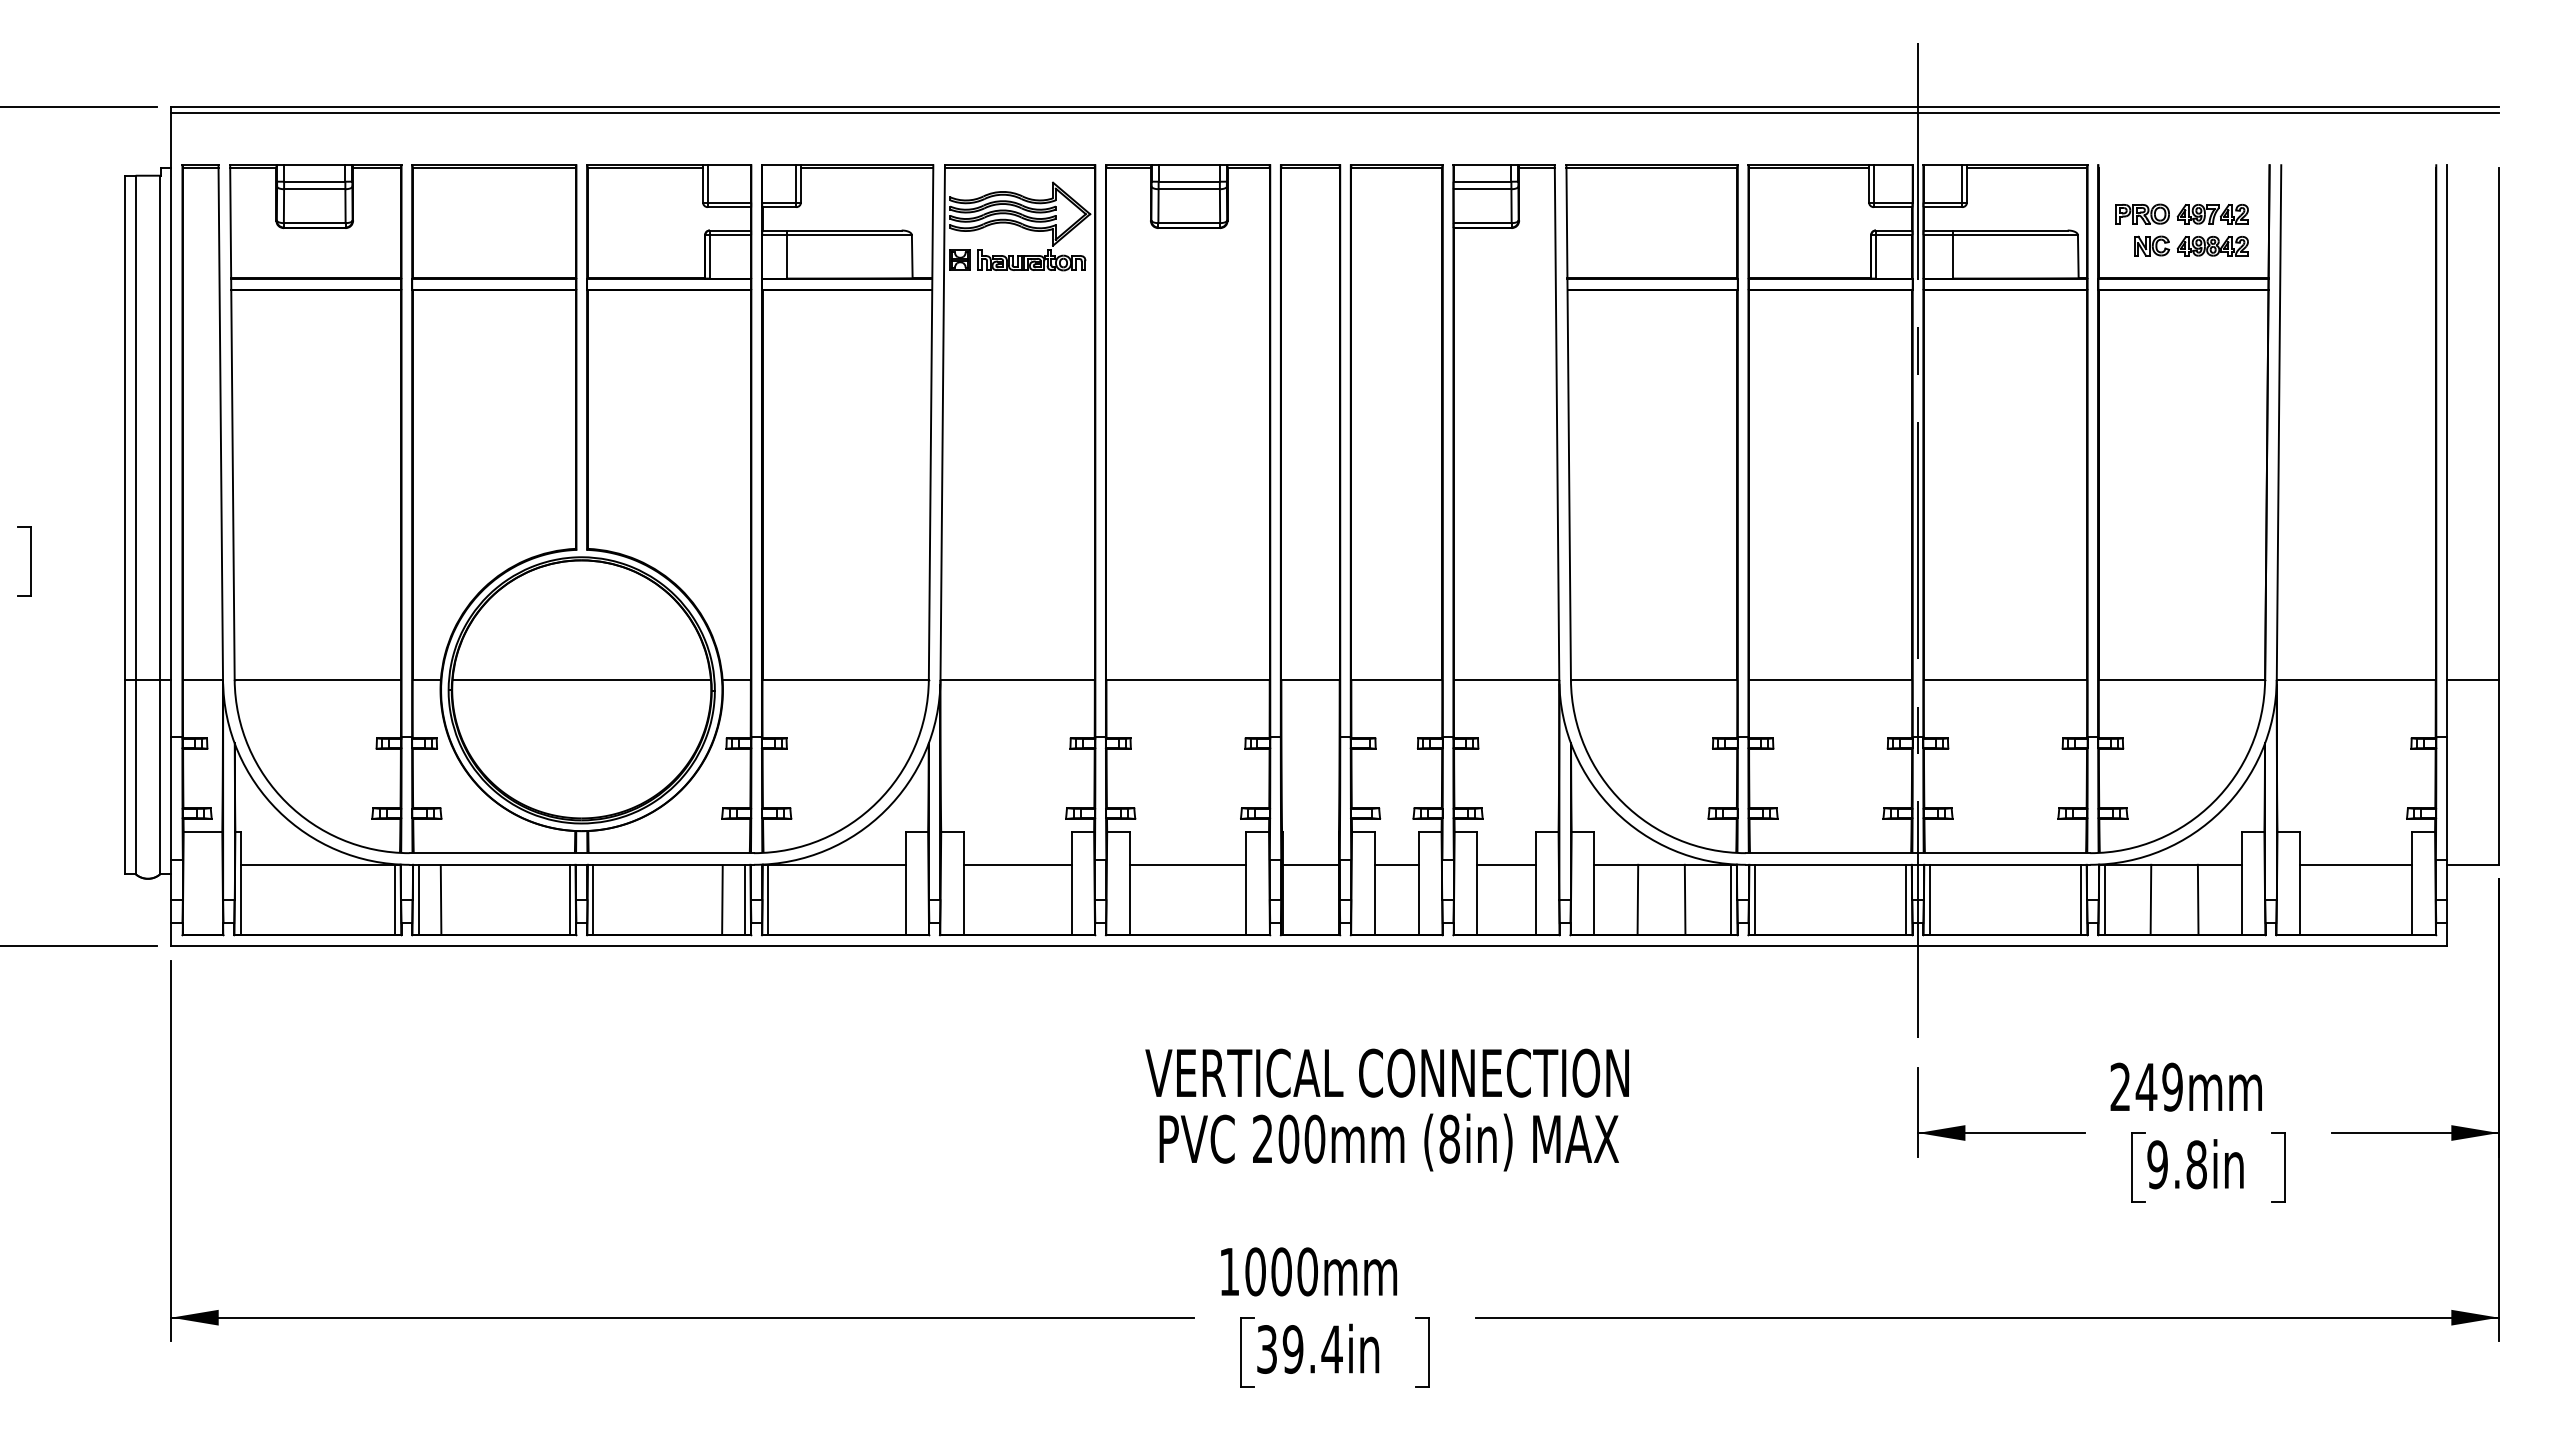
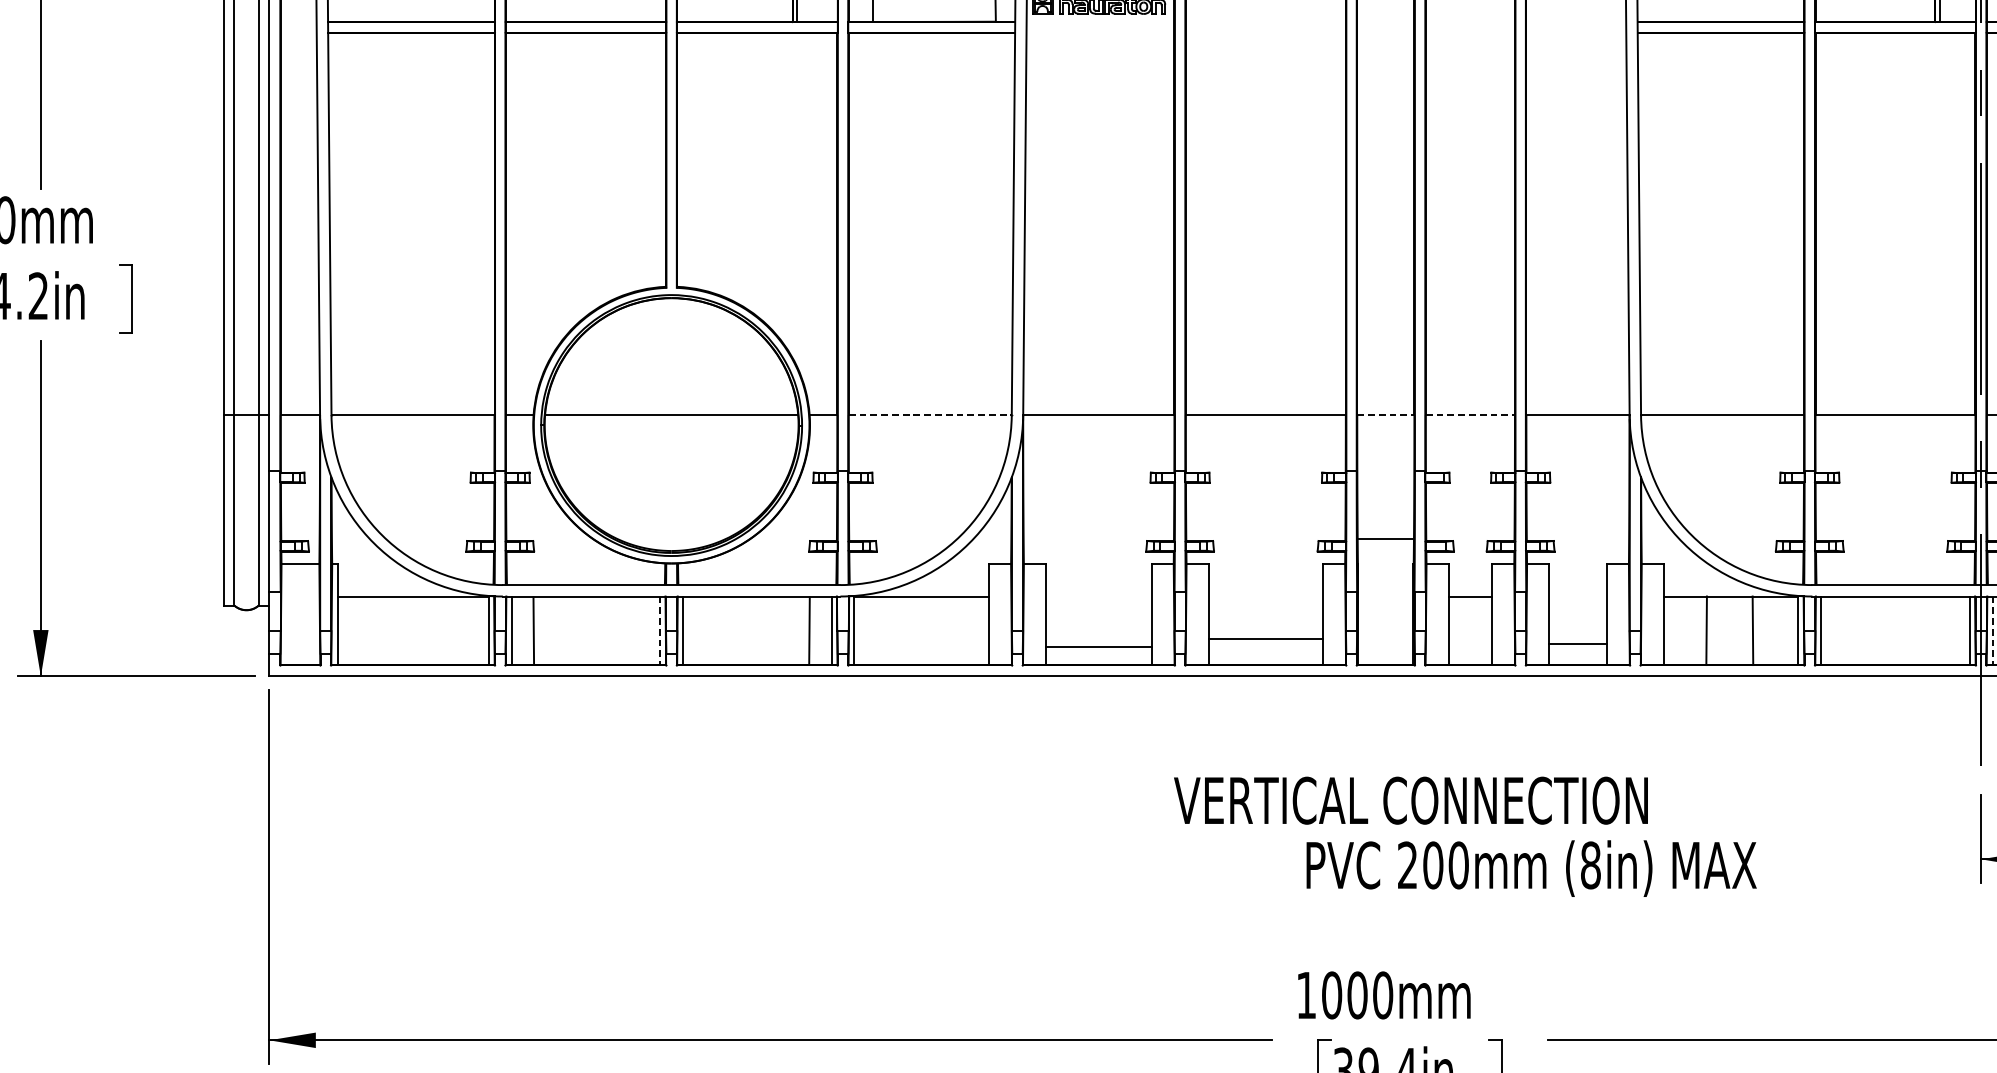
line: (846, 679) -> (931, 414), solid -> dashed
line: (1311, 679) -> (1386, 414), solid -> dashed
line: (1397, 679) -> (1471, 414), solid -> dashed
line: (1017, 864) -> (1098, 647), moved
line: (1187, 864) -> (1265, 638), moved
line: (1310, 864) -> (1385, 538), moved
line: (1506, 864) -> (1577, 643), moved
line: (570, 900) -> (660, 631), solid -> dashed
line: (1929, 900) -> (1992, 631), solid -> dashed
text: (1386, 1072) -> (1410, 800), moved
text: (1388, 1142) -> (1530, 868), moved

